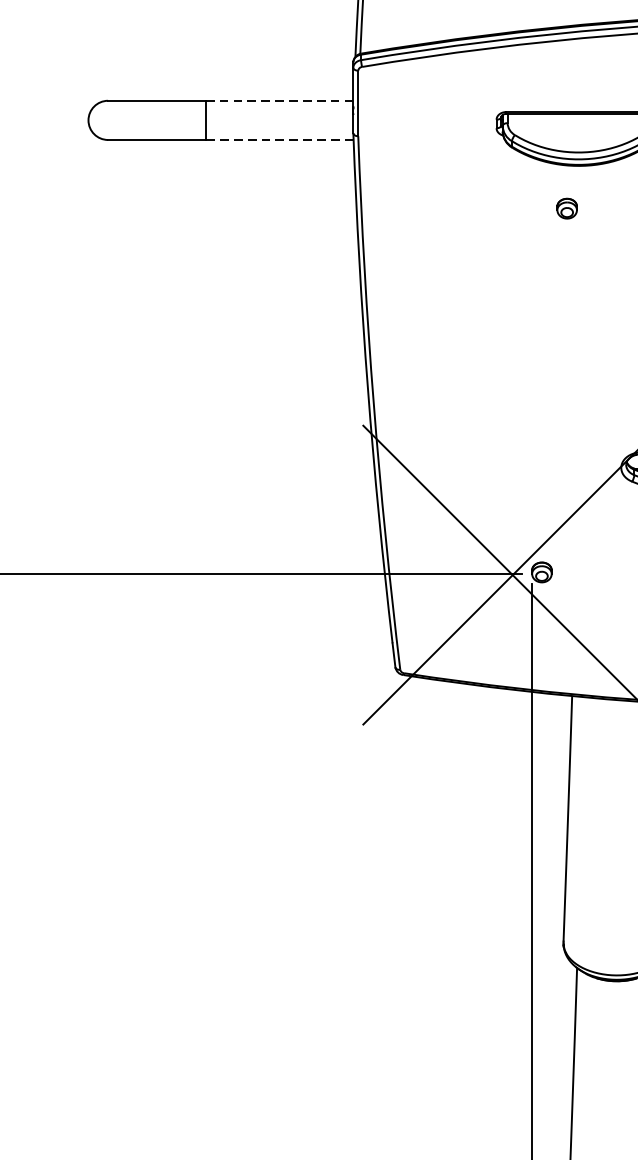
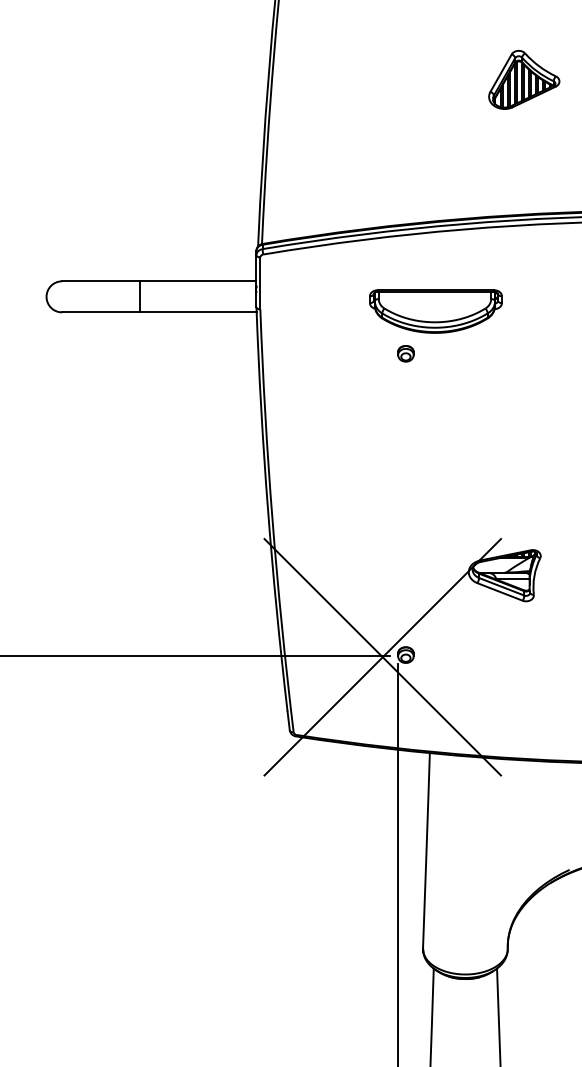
line: (278, 101) -> (197, 281), dashed -> solid
line: (280, 140) -> (198, 312), dashed -> solid
part: (566, 208) -> (405, 353), moved

